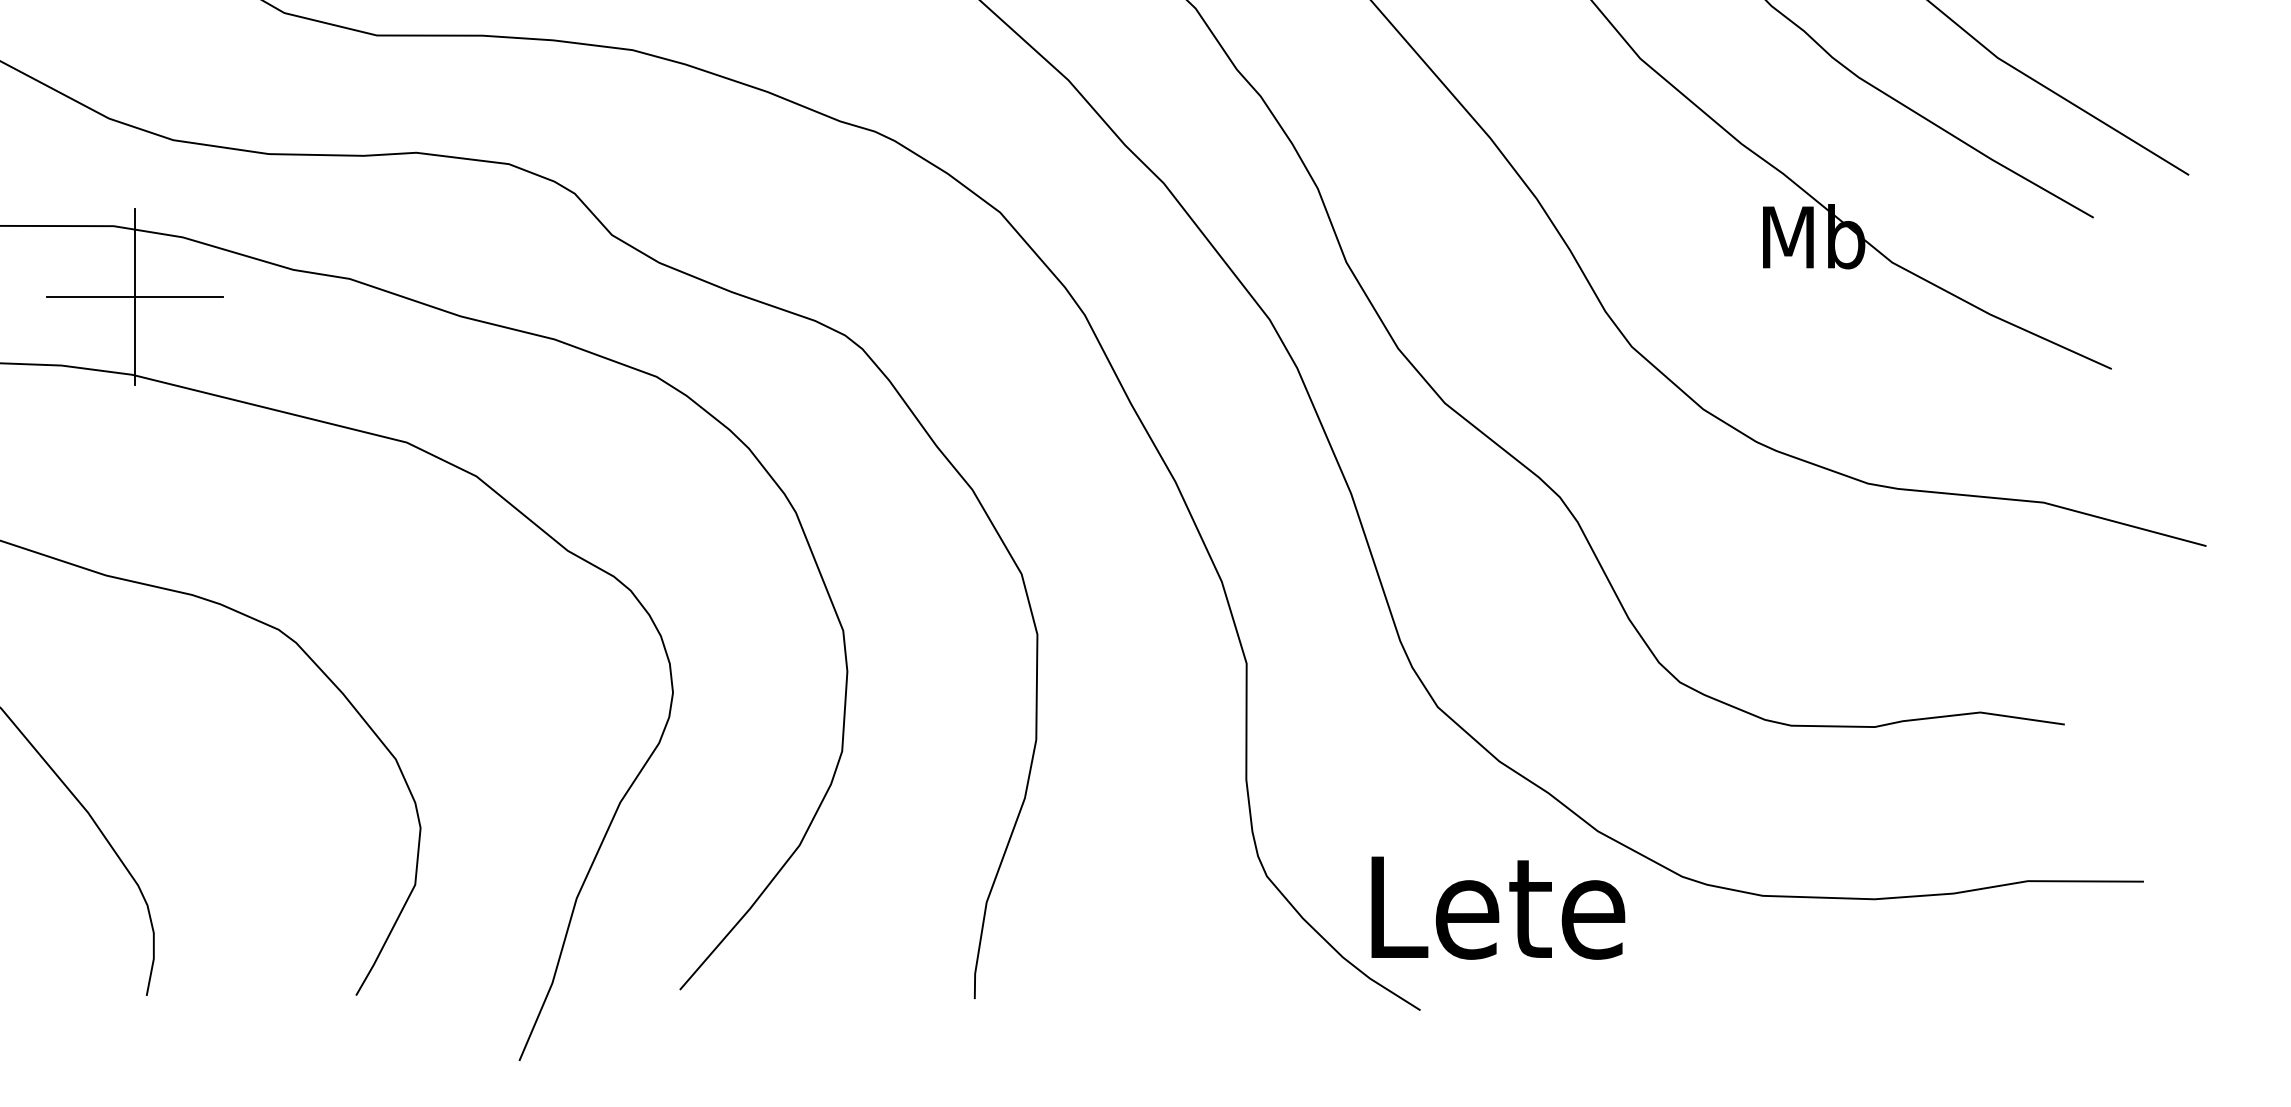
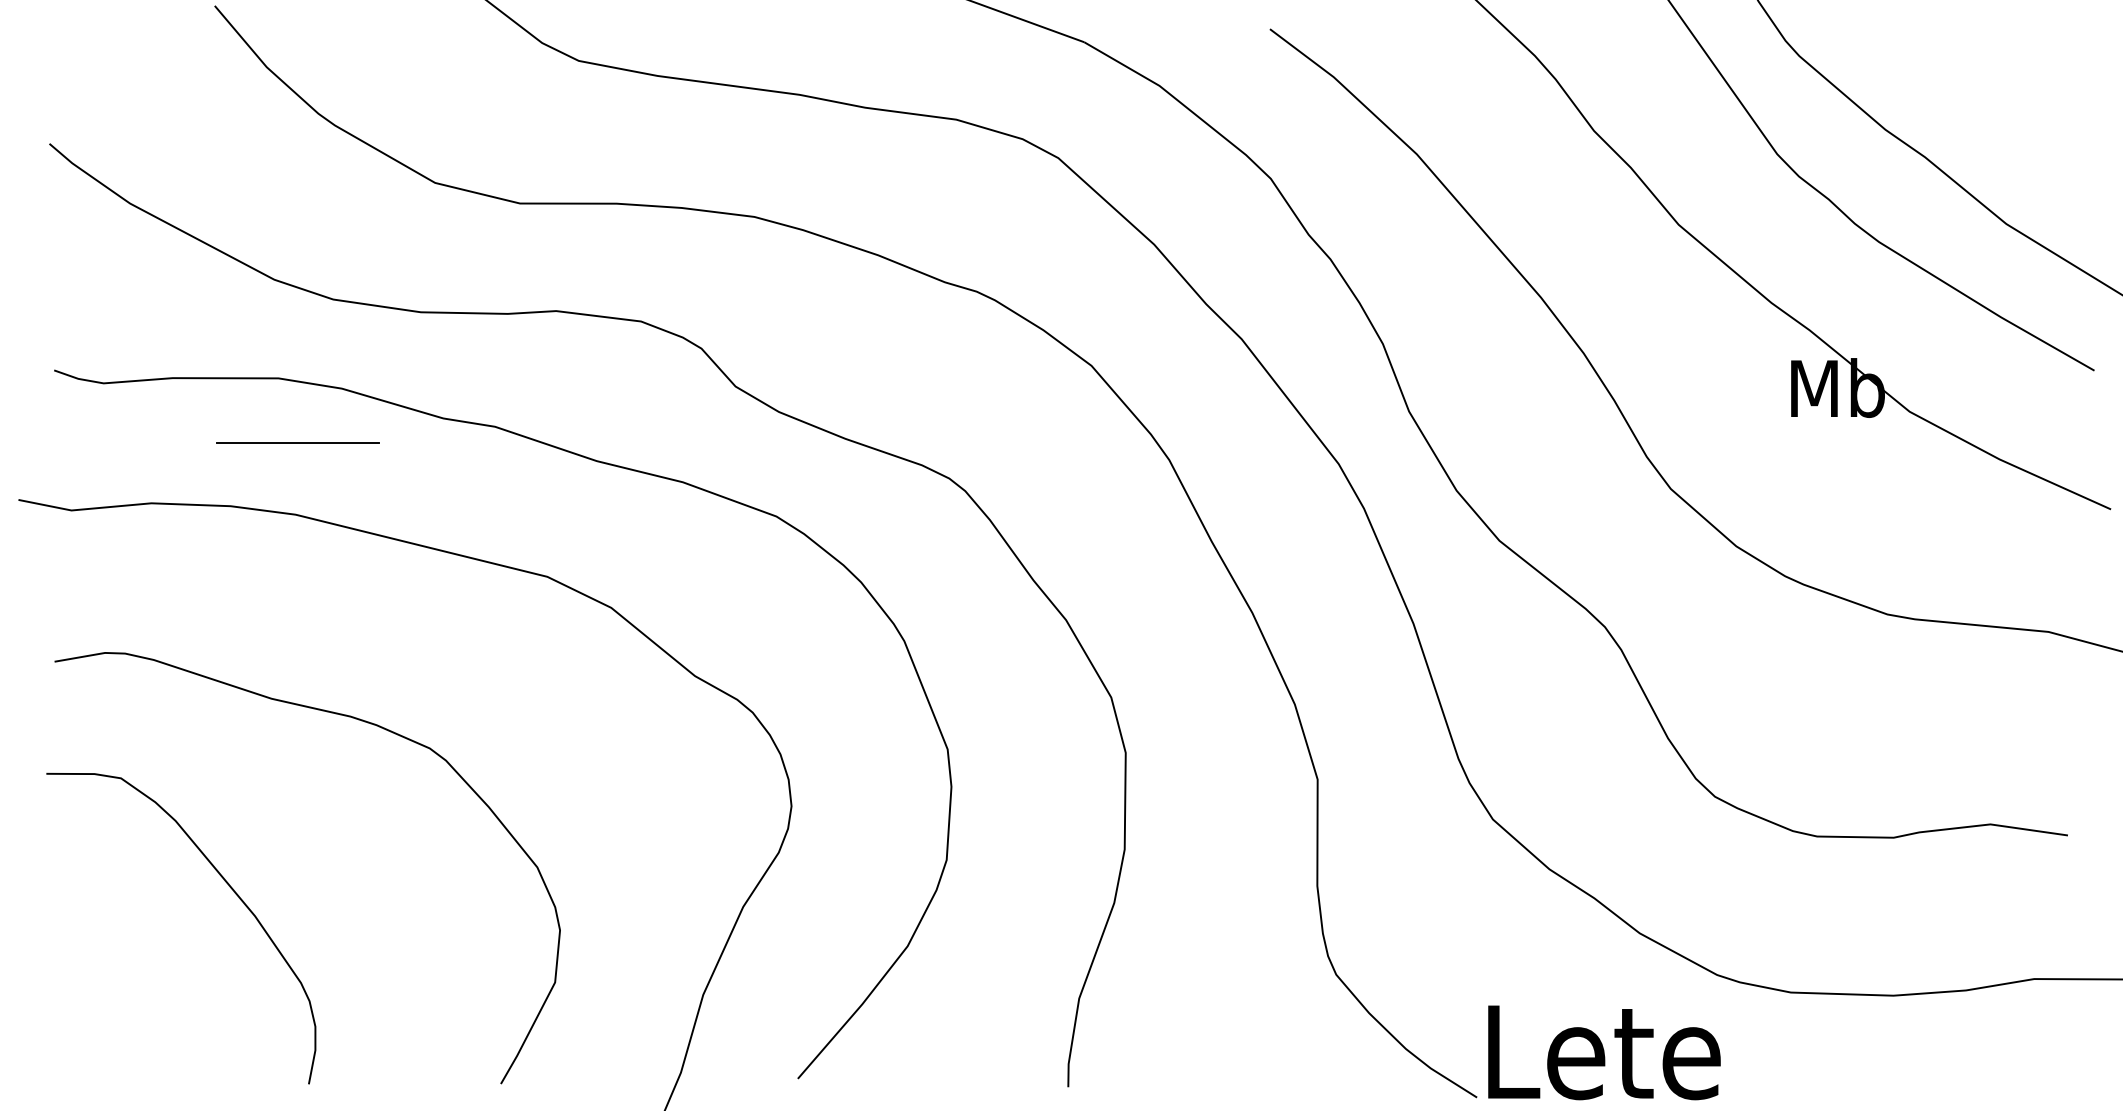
line: (134, 296) -> (297, 442), removed
text: (1498, 907) -> (1604, 1052), moved

